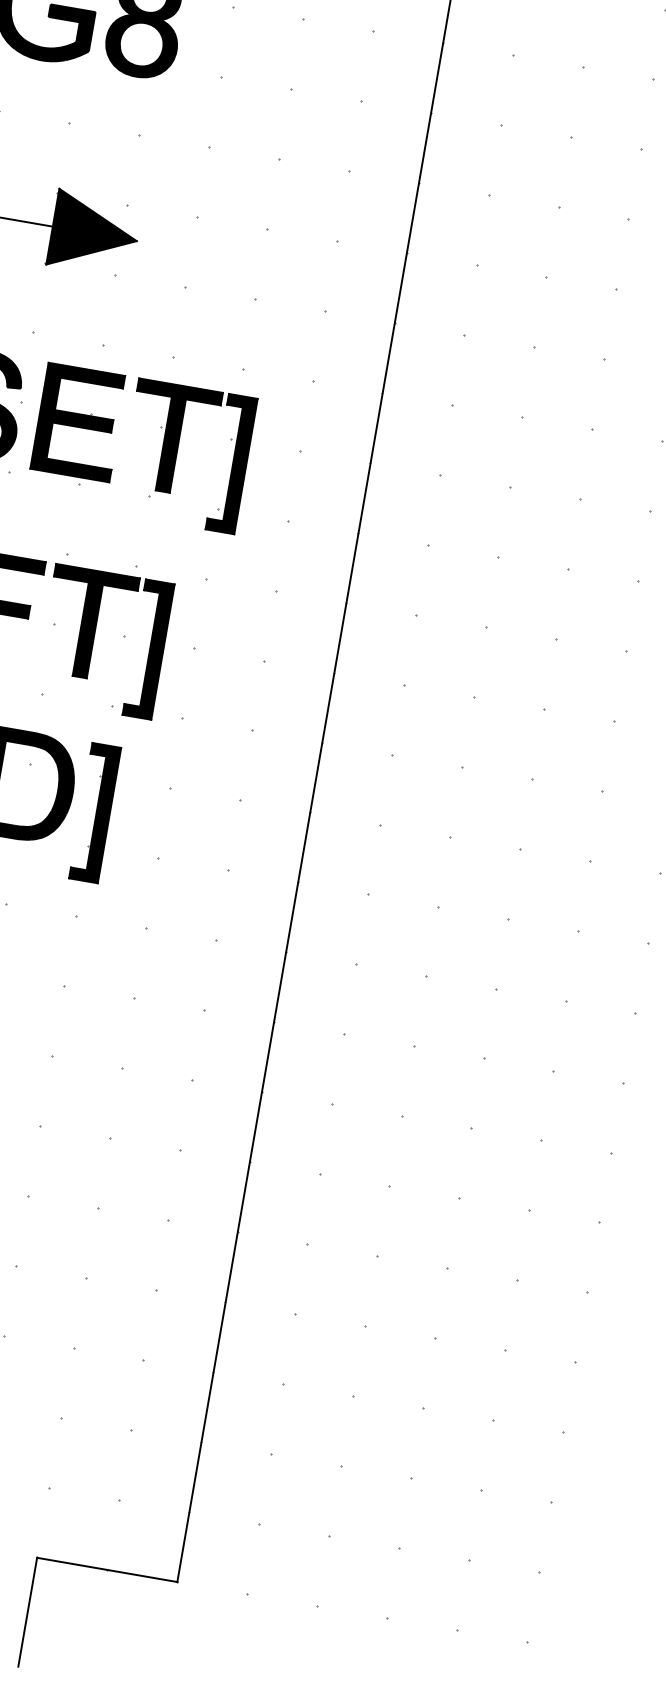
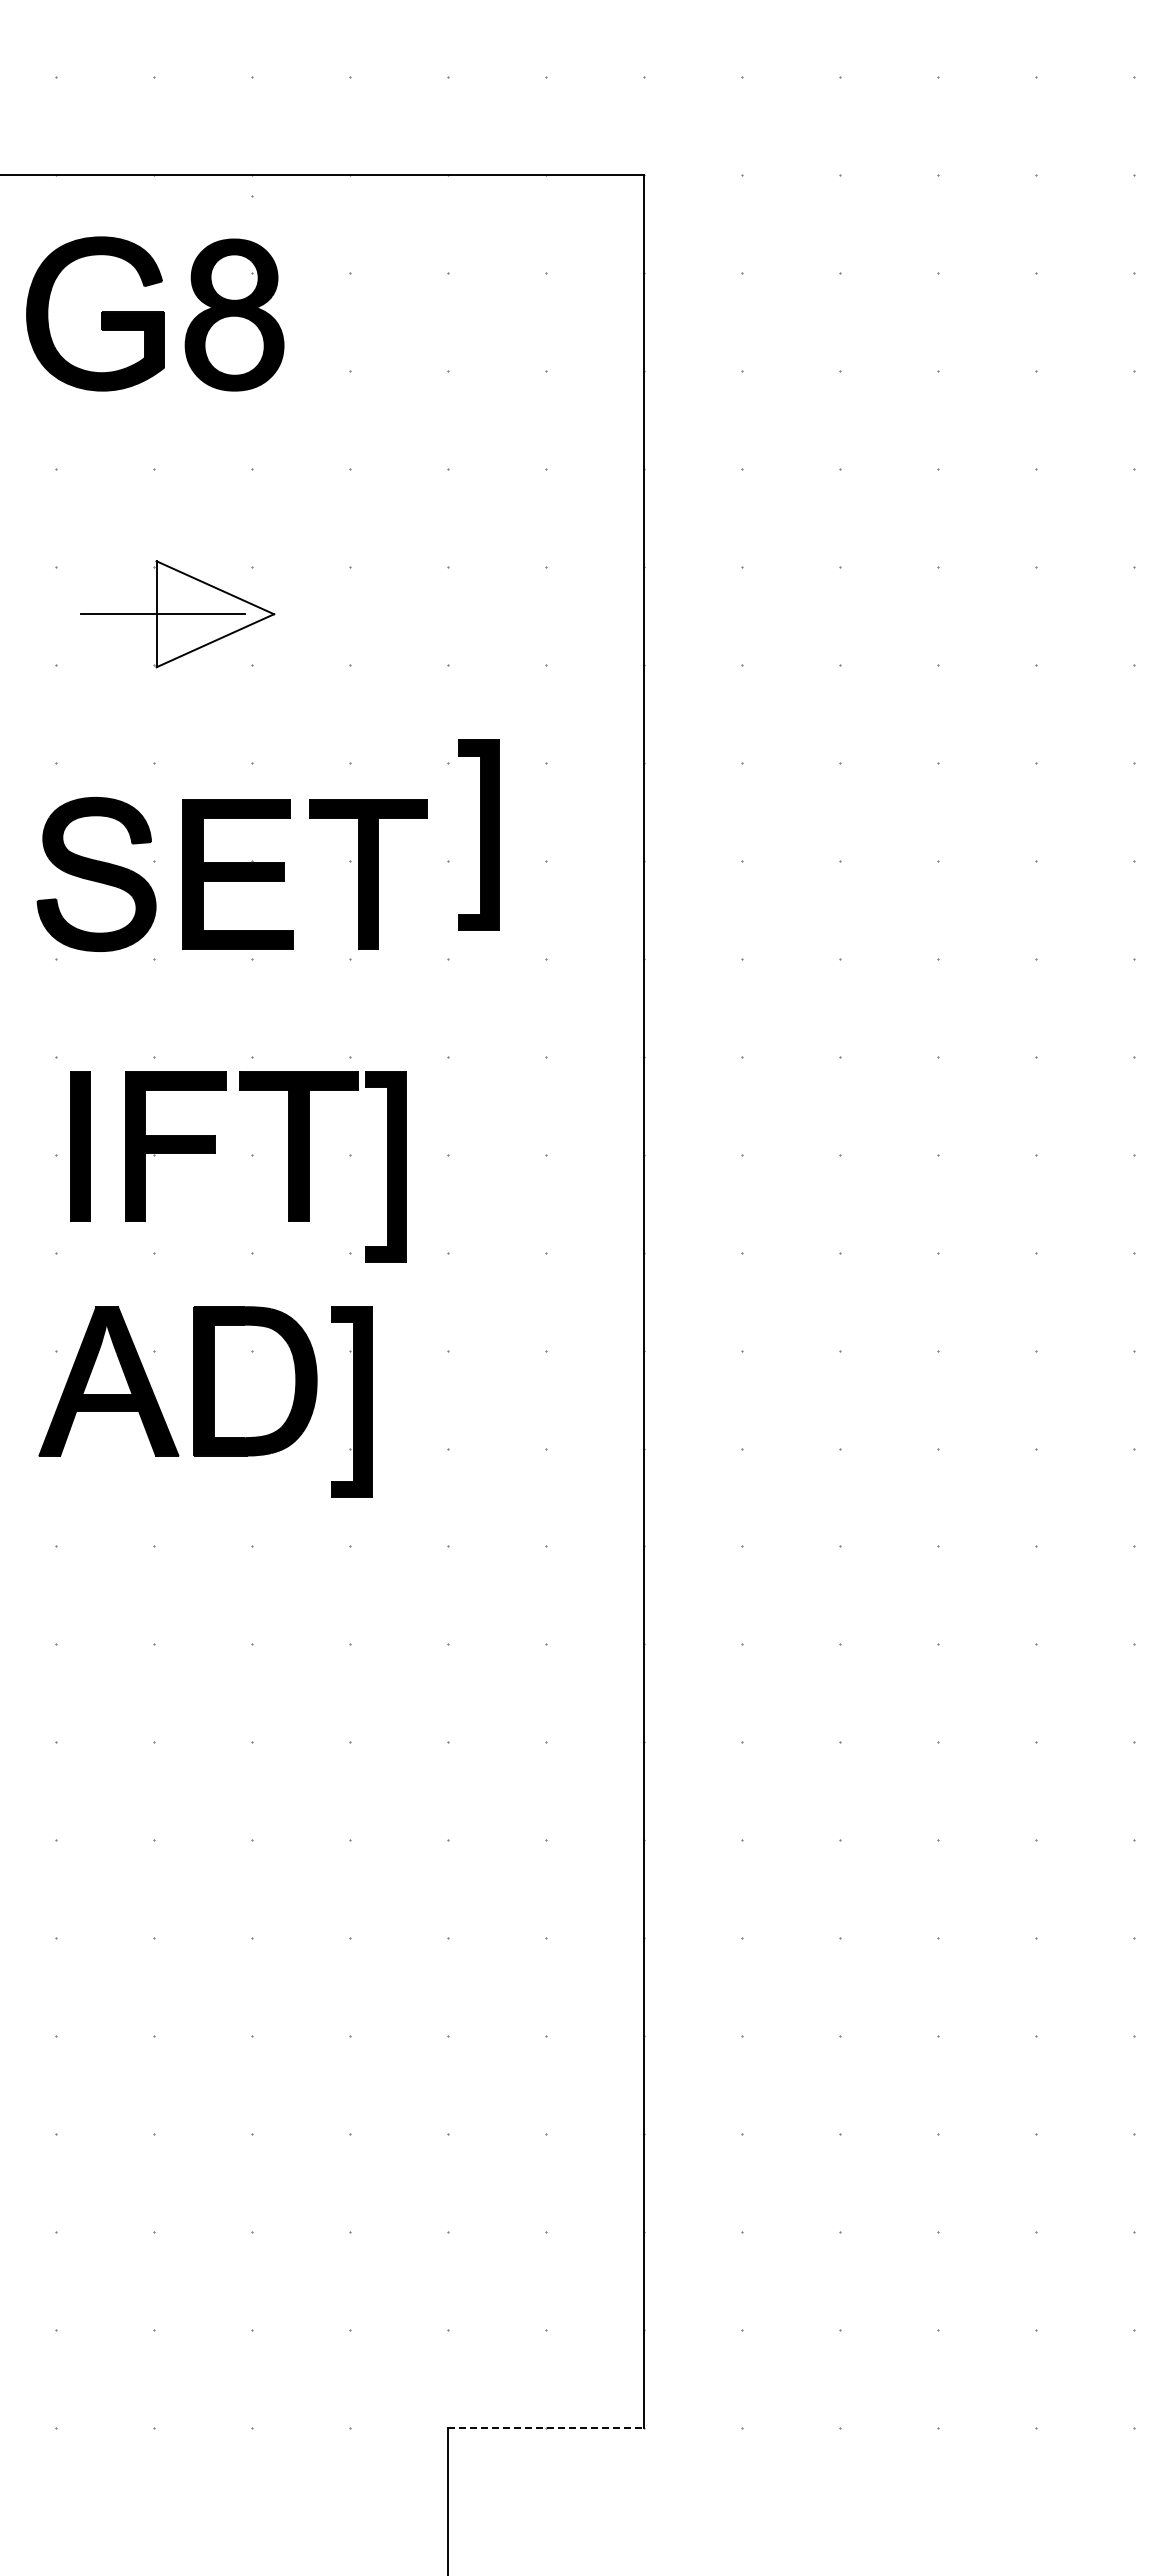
fill: (94, 234) -> (215, 614), removed
part: (231, 463) -> (478, 834), moved
line: (107, 1569) -> (546, 2428), solid -> dashed

